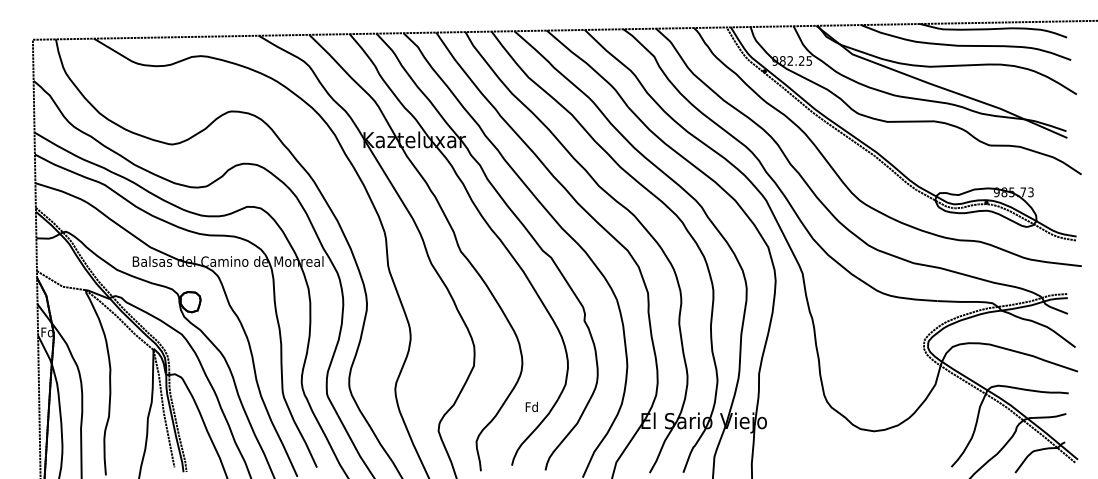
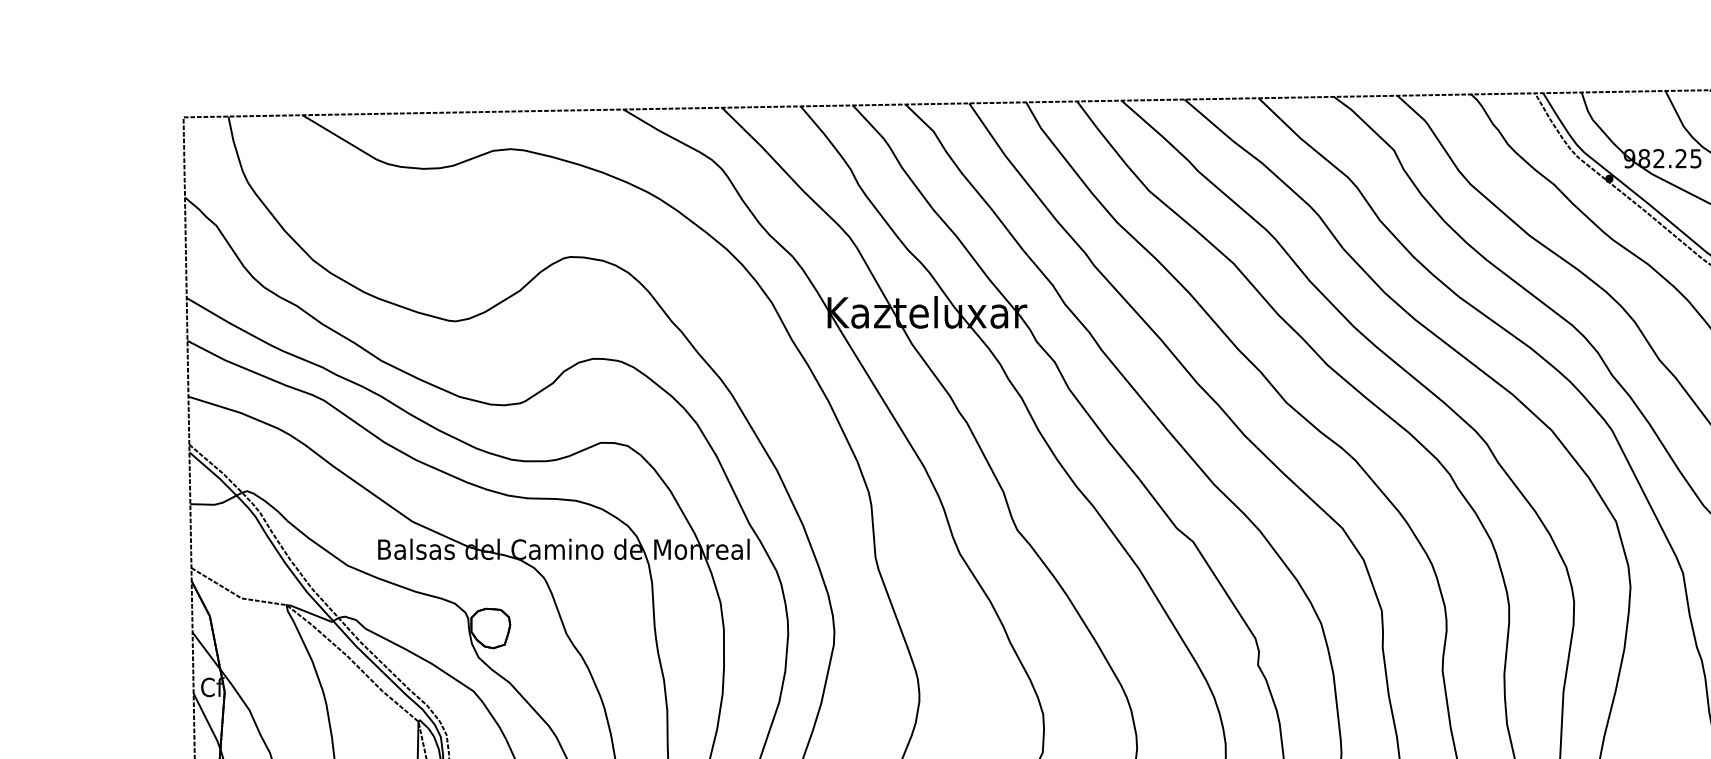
text: (46, 332) -> (210, 687), Fd -> Cf

